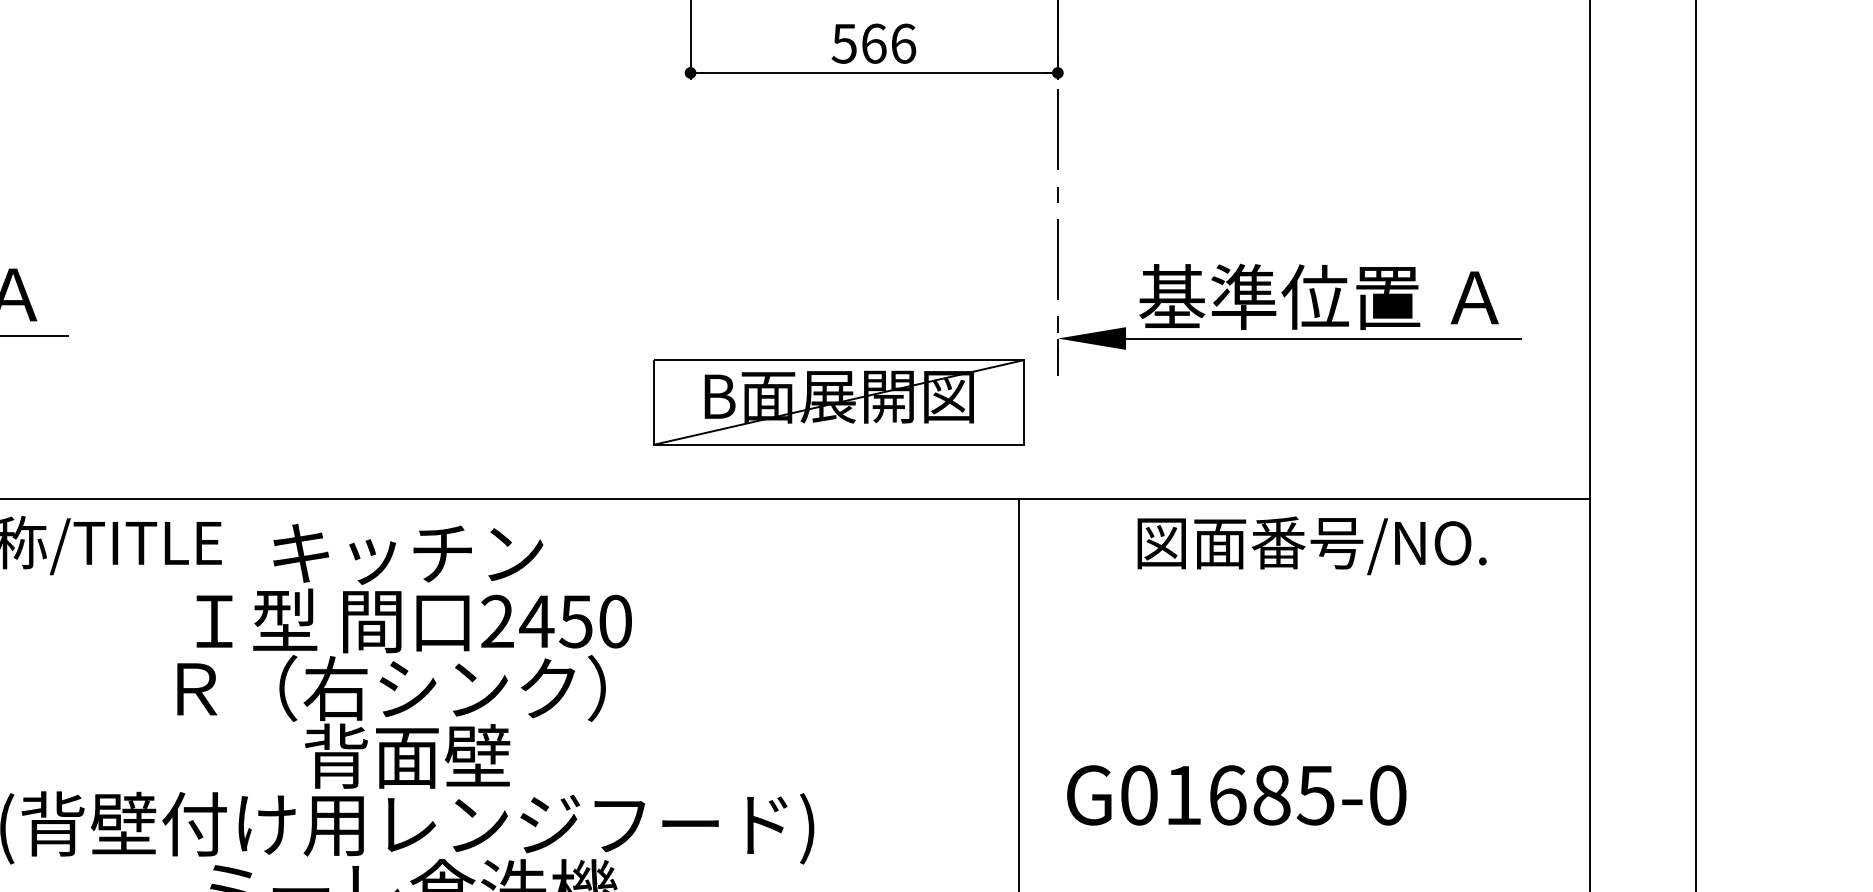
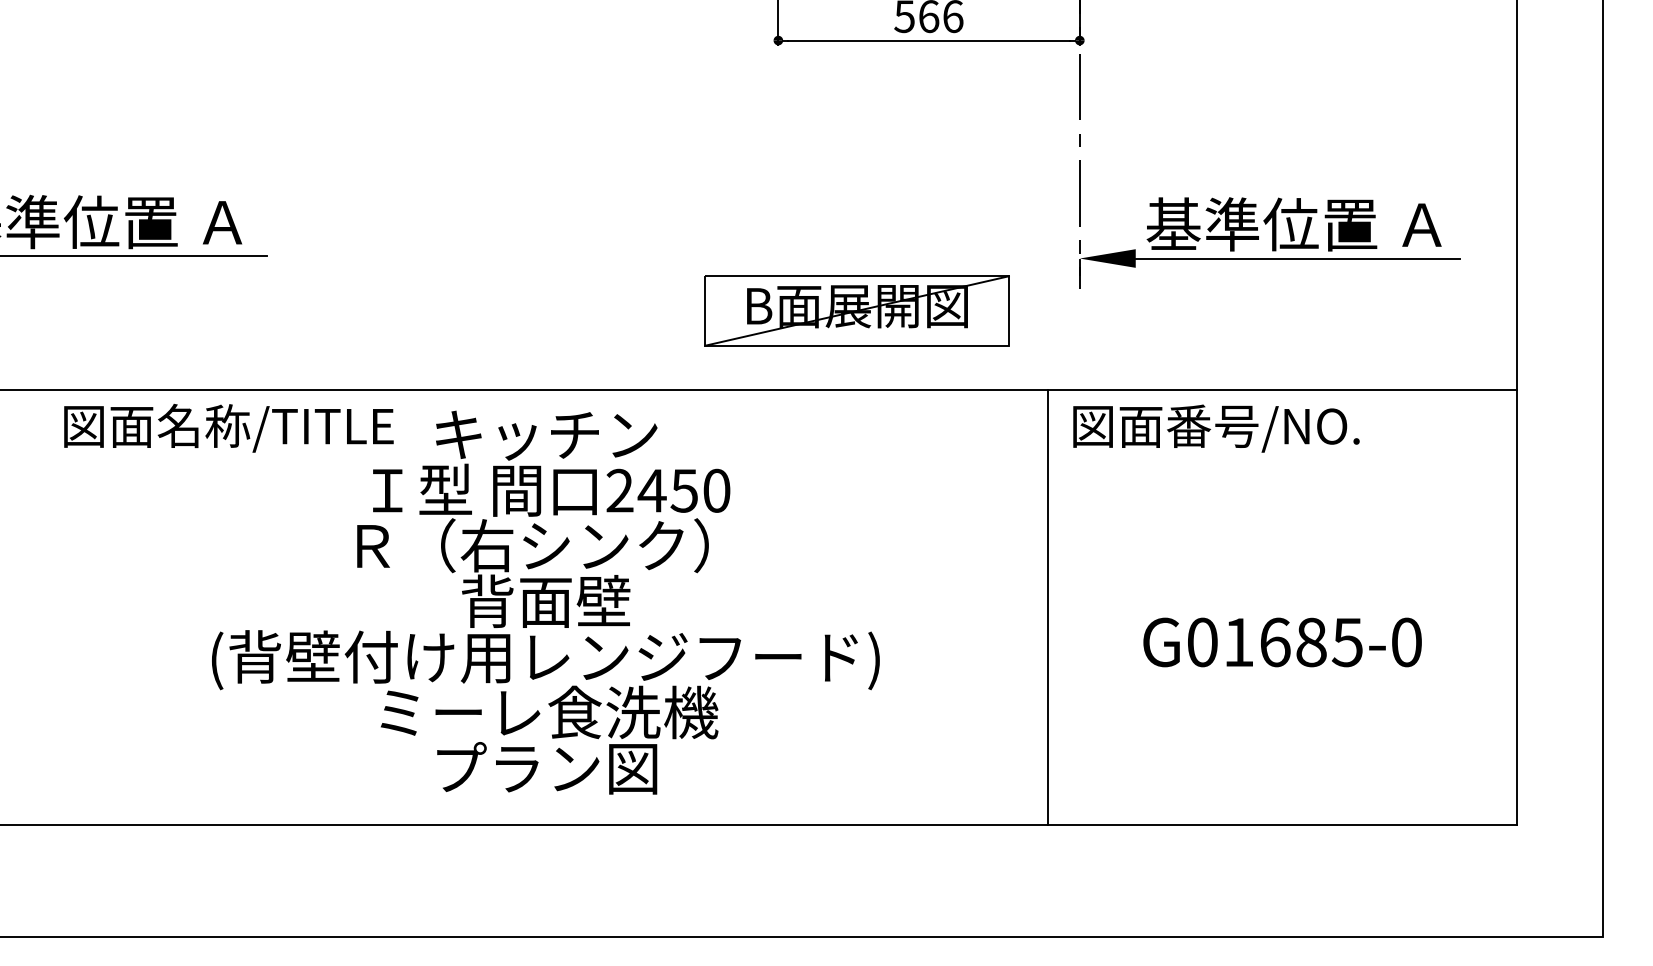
part: (838, 401) -> (856, 310), moved
text: (1312, 545) -> (1216, 428), moved
text: (1236, 795) -> (1282, 642), moved

